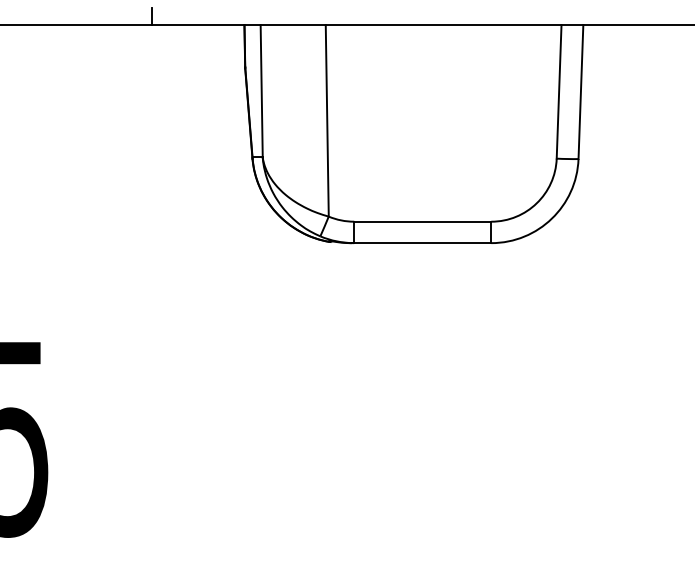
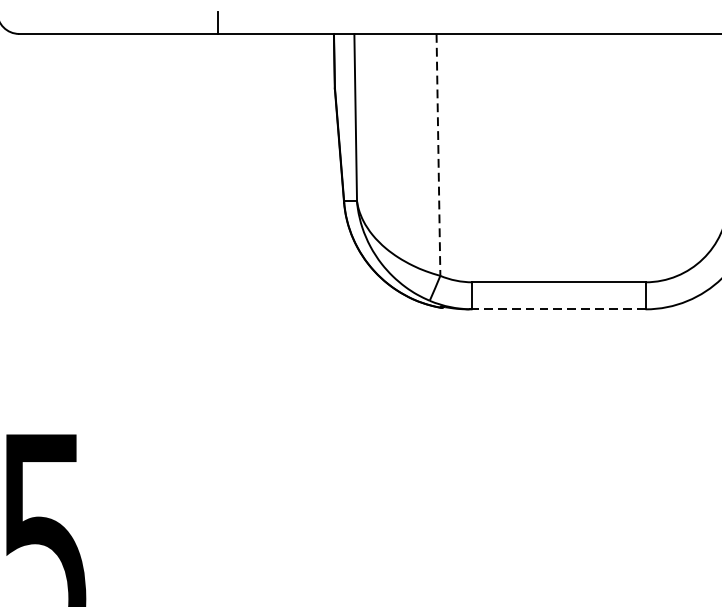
line: (327, 120) -> (438, 154), solid -> dashed
line: (422, 243) -> (558, 309), solid -> dashed

